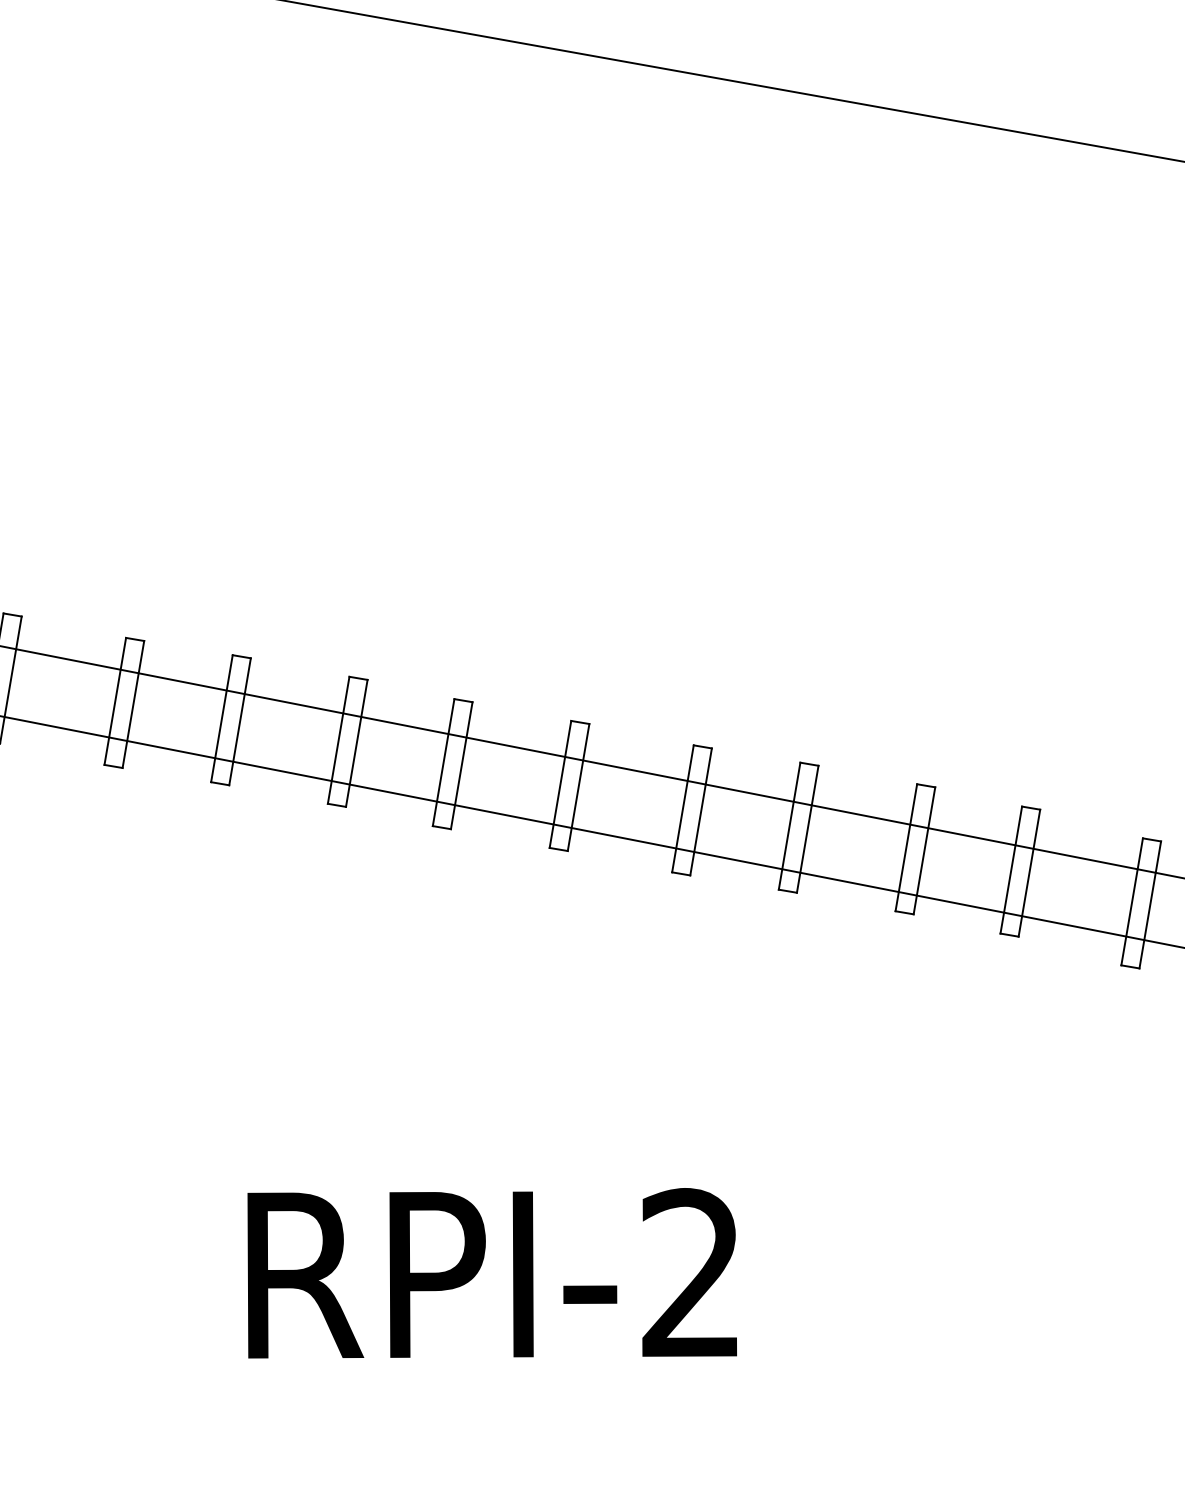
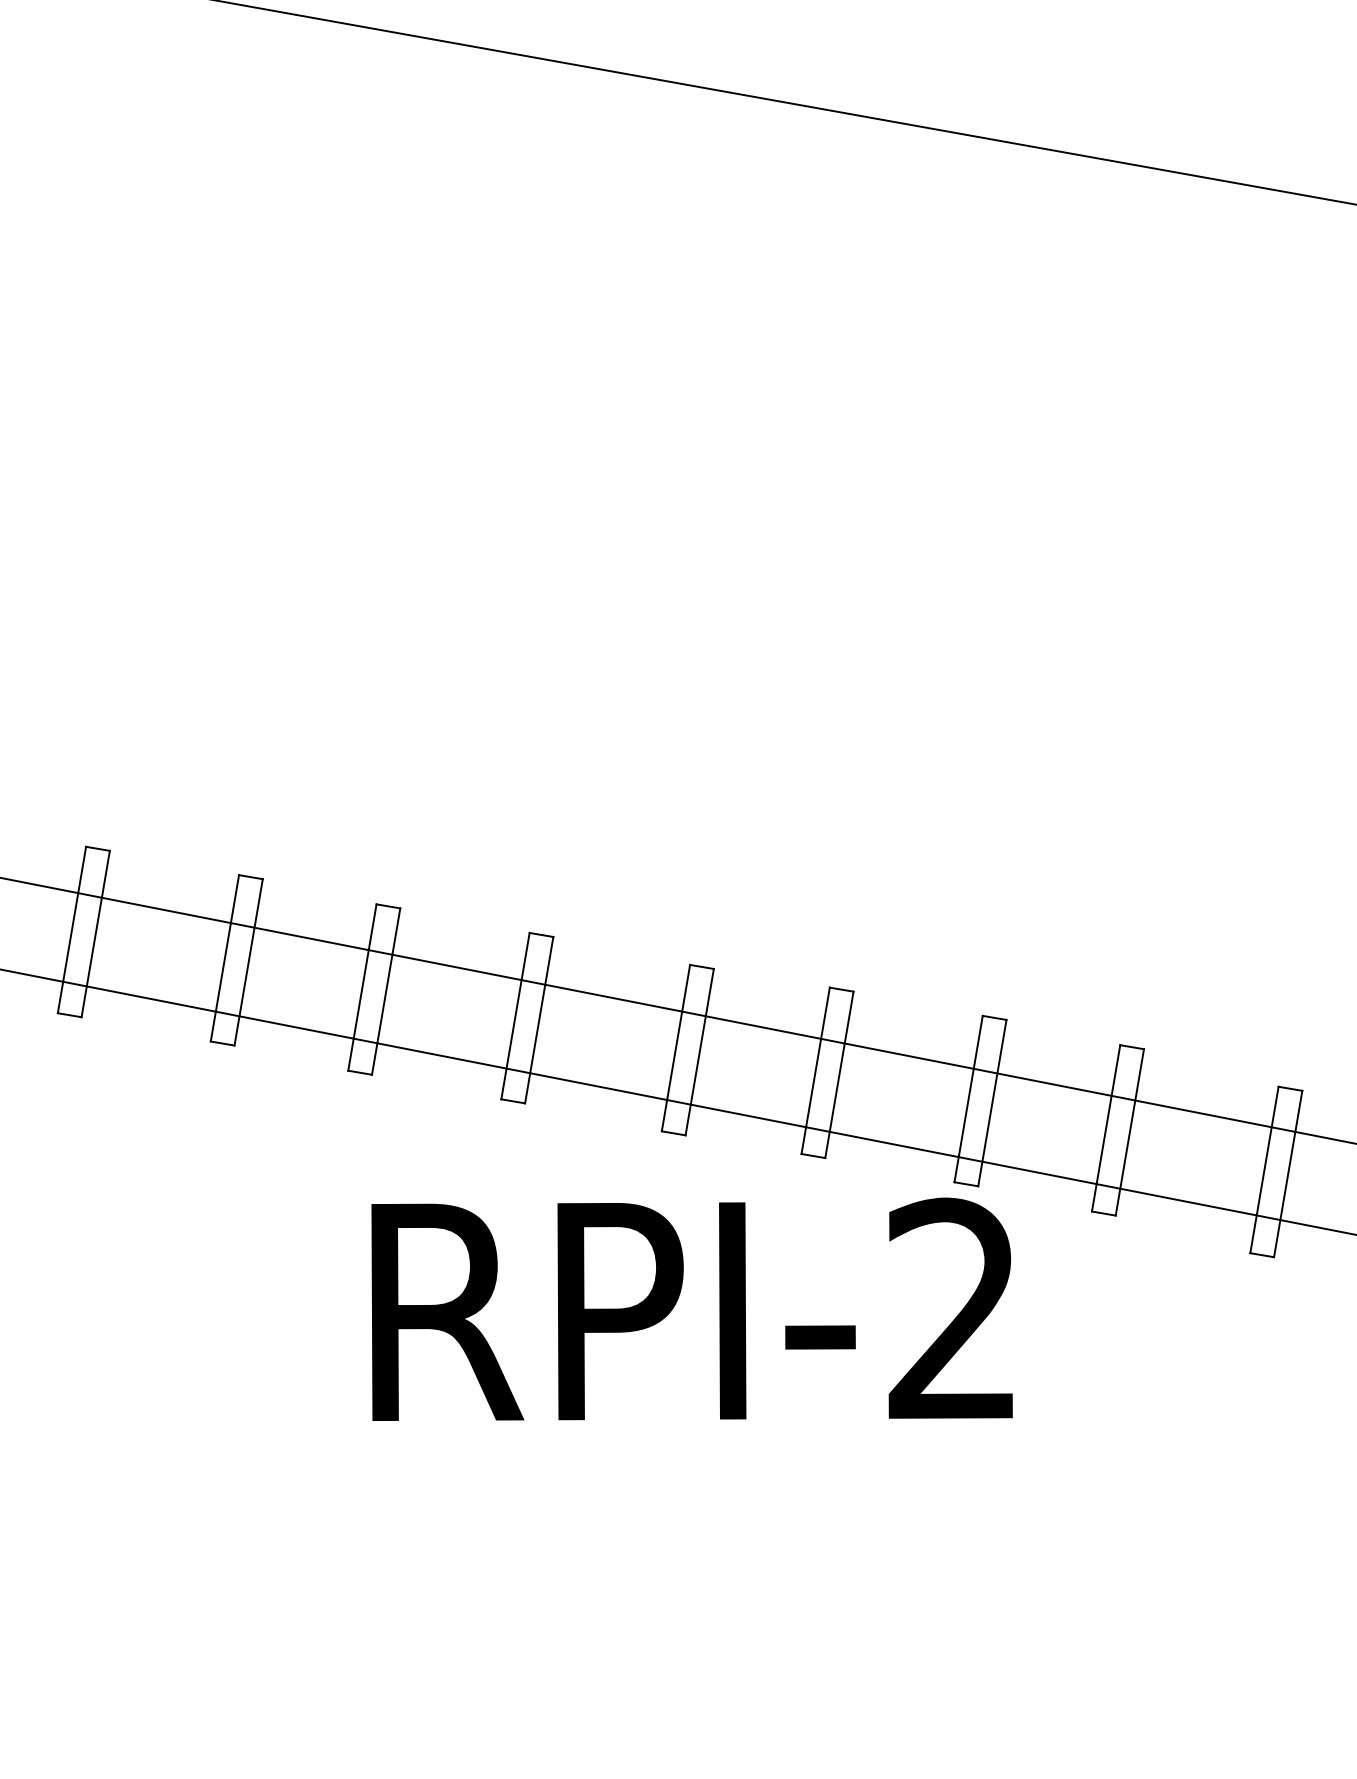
text: (491, 1273) -> (691, 1309), moved

